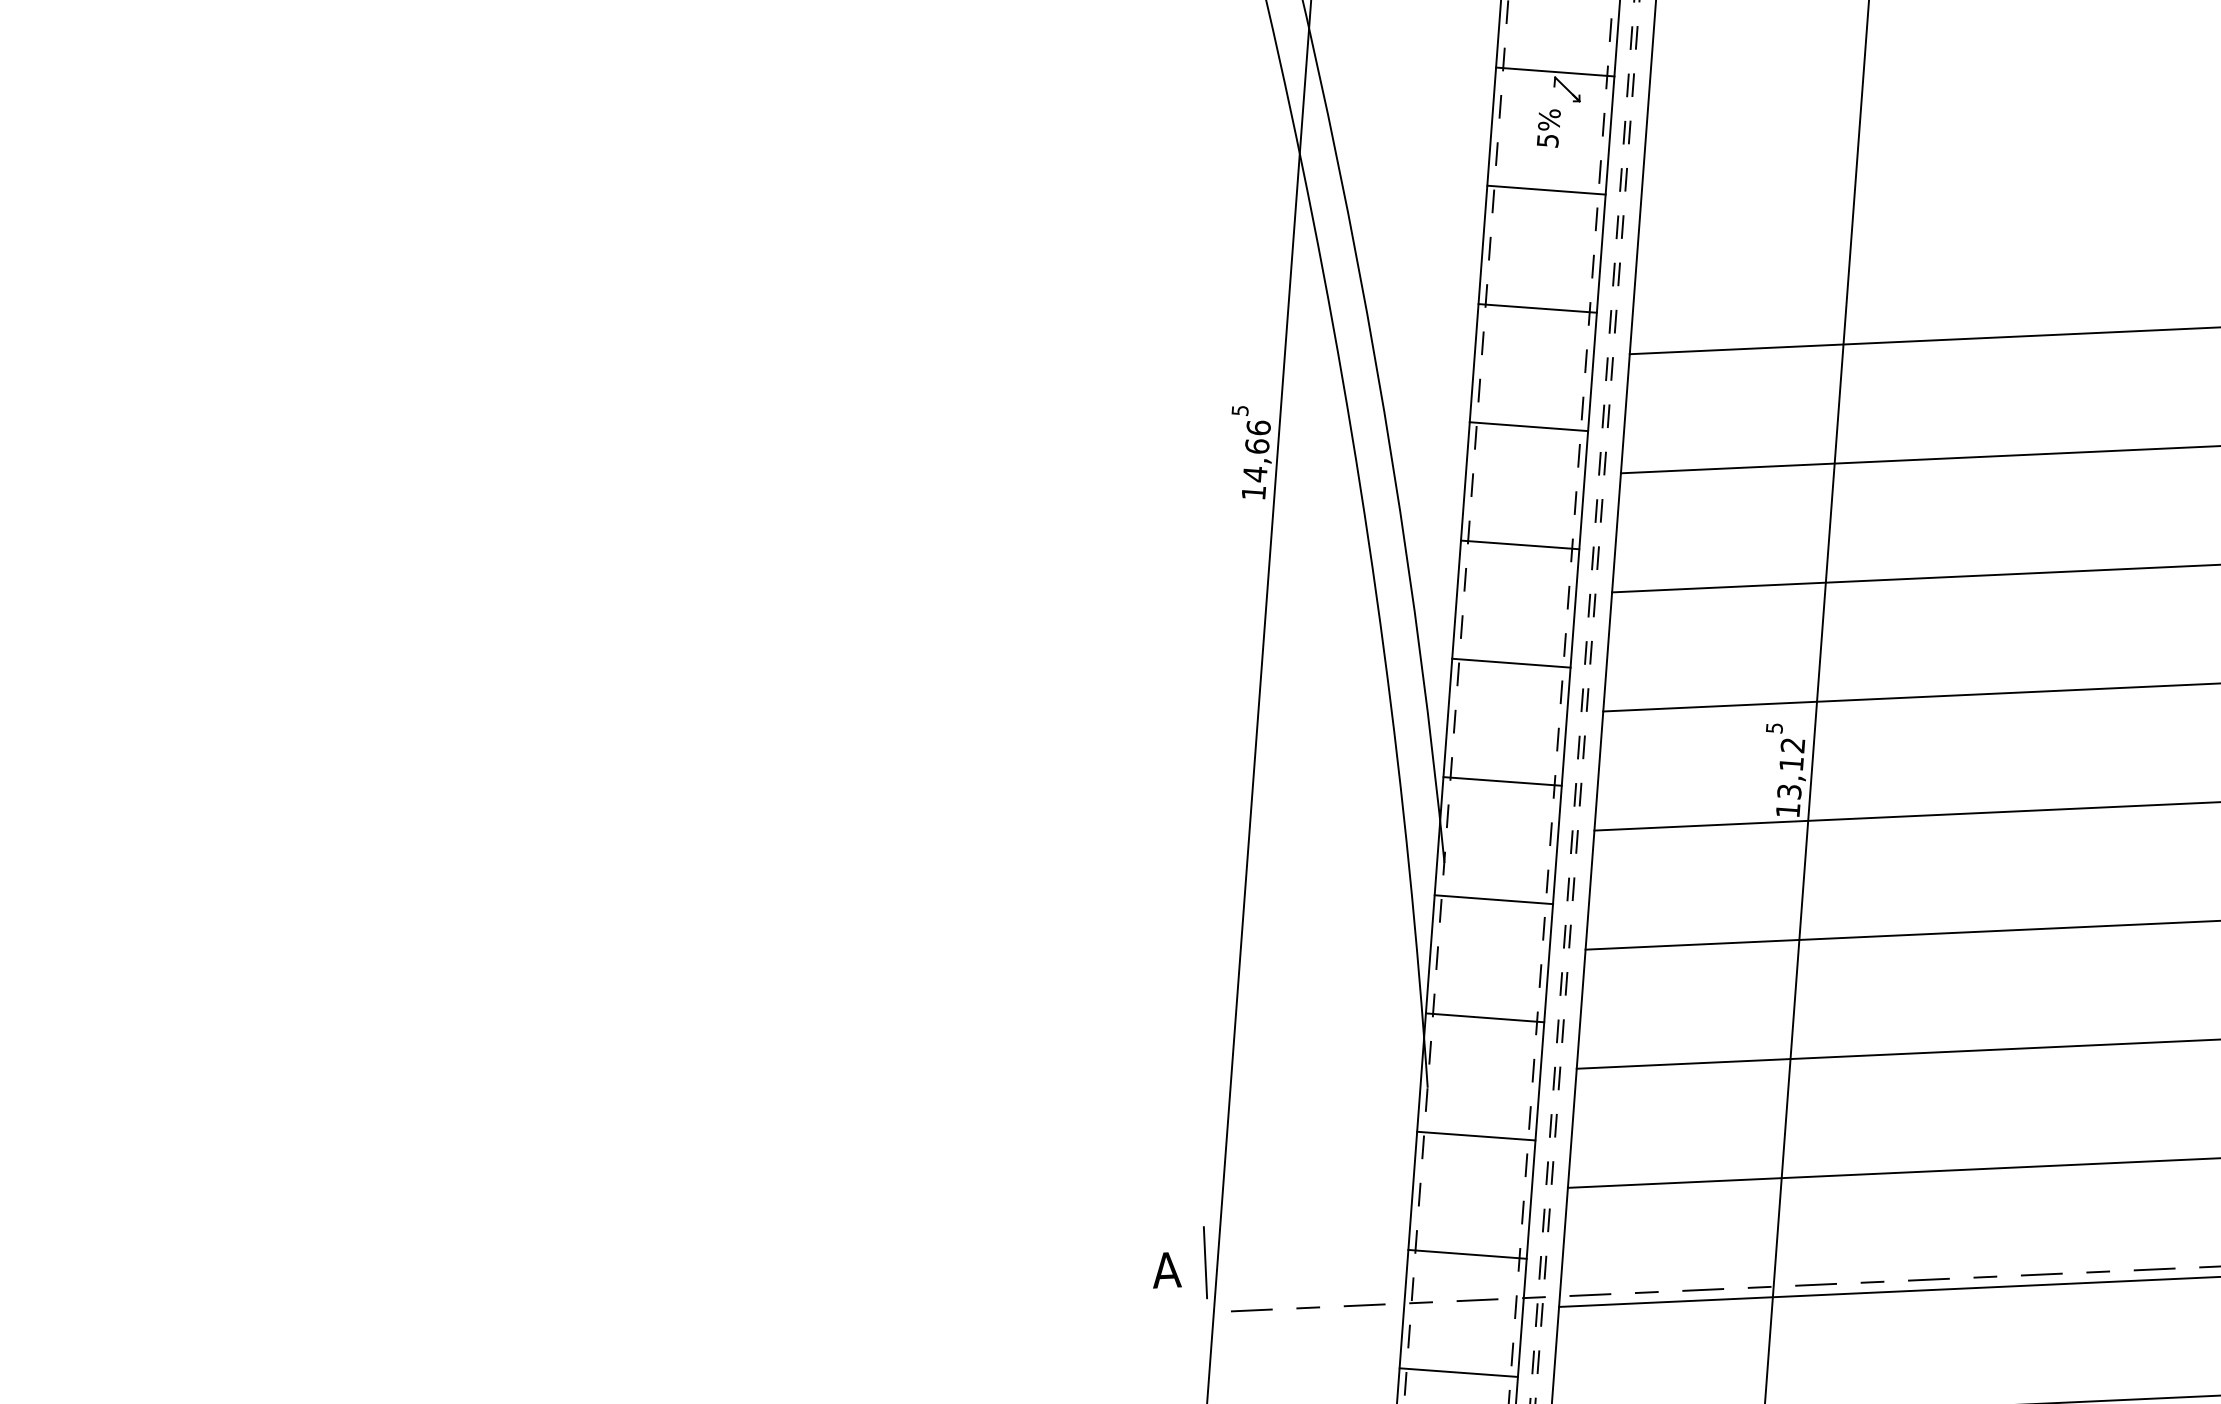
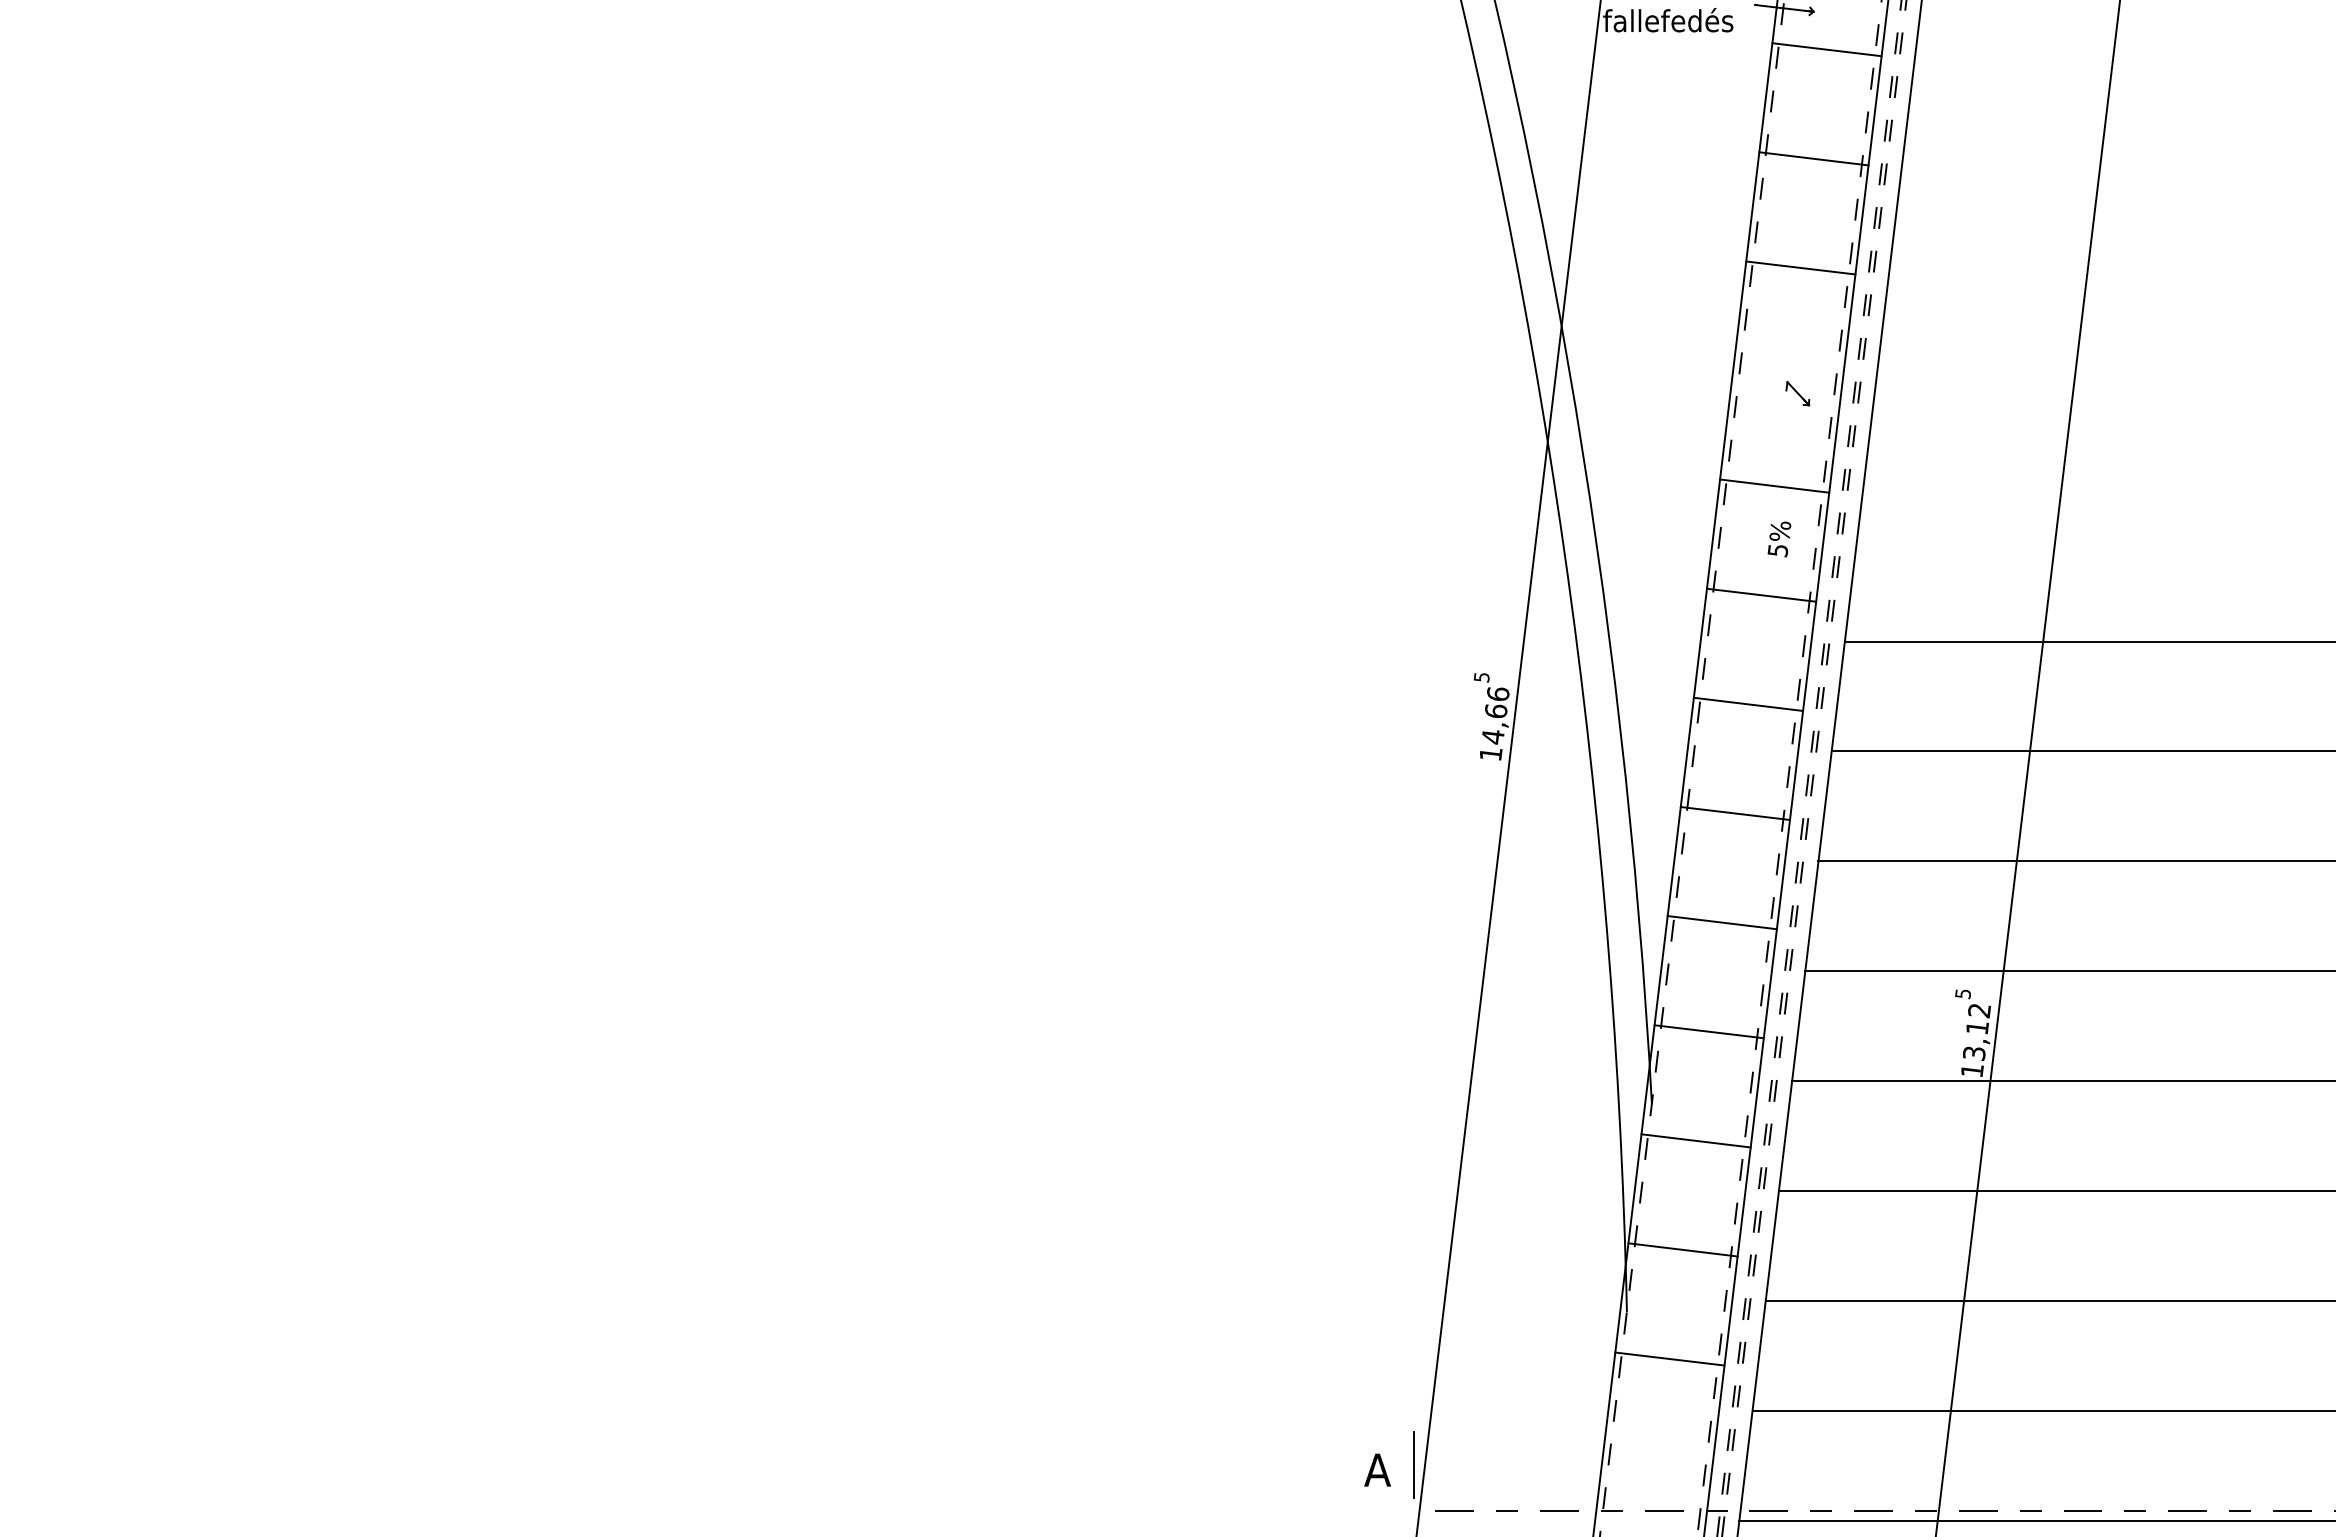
line: (1554, 71) -> (1787, 376), removed
text: (1548, 128) -> (1779, 539), moved
line: (1467, 1253) -> (1656, 1467), removed

